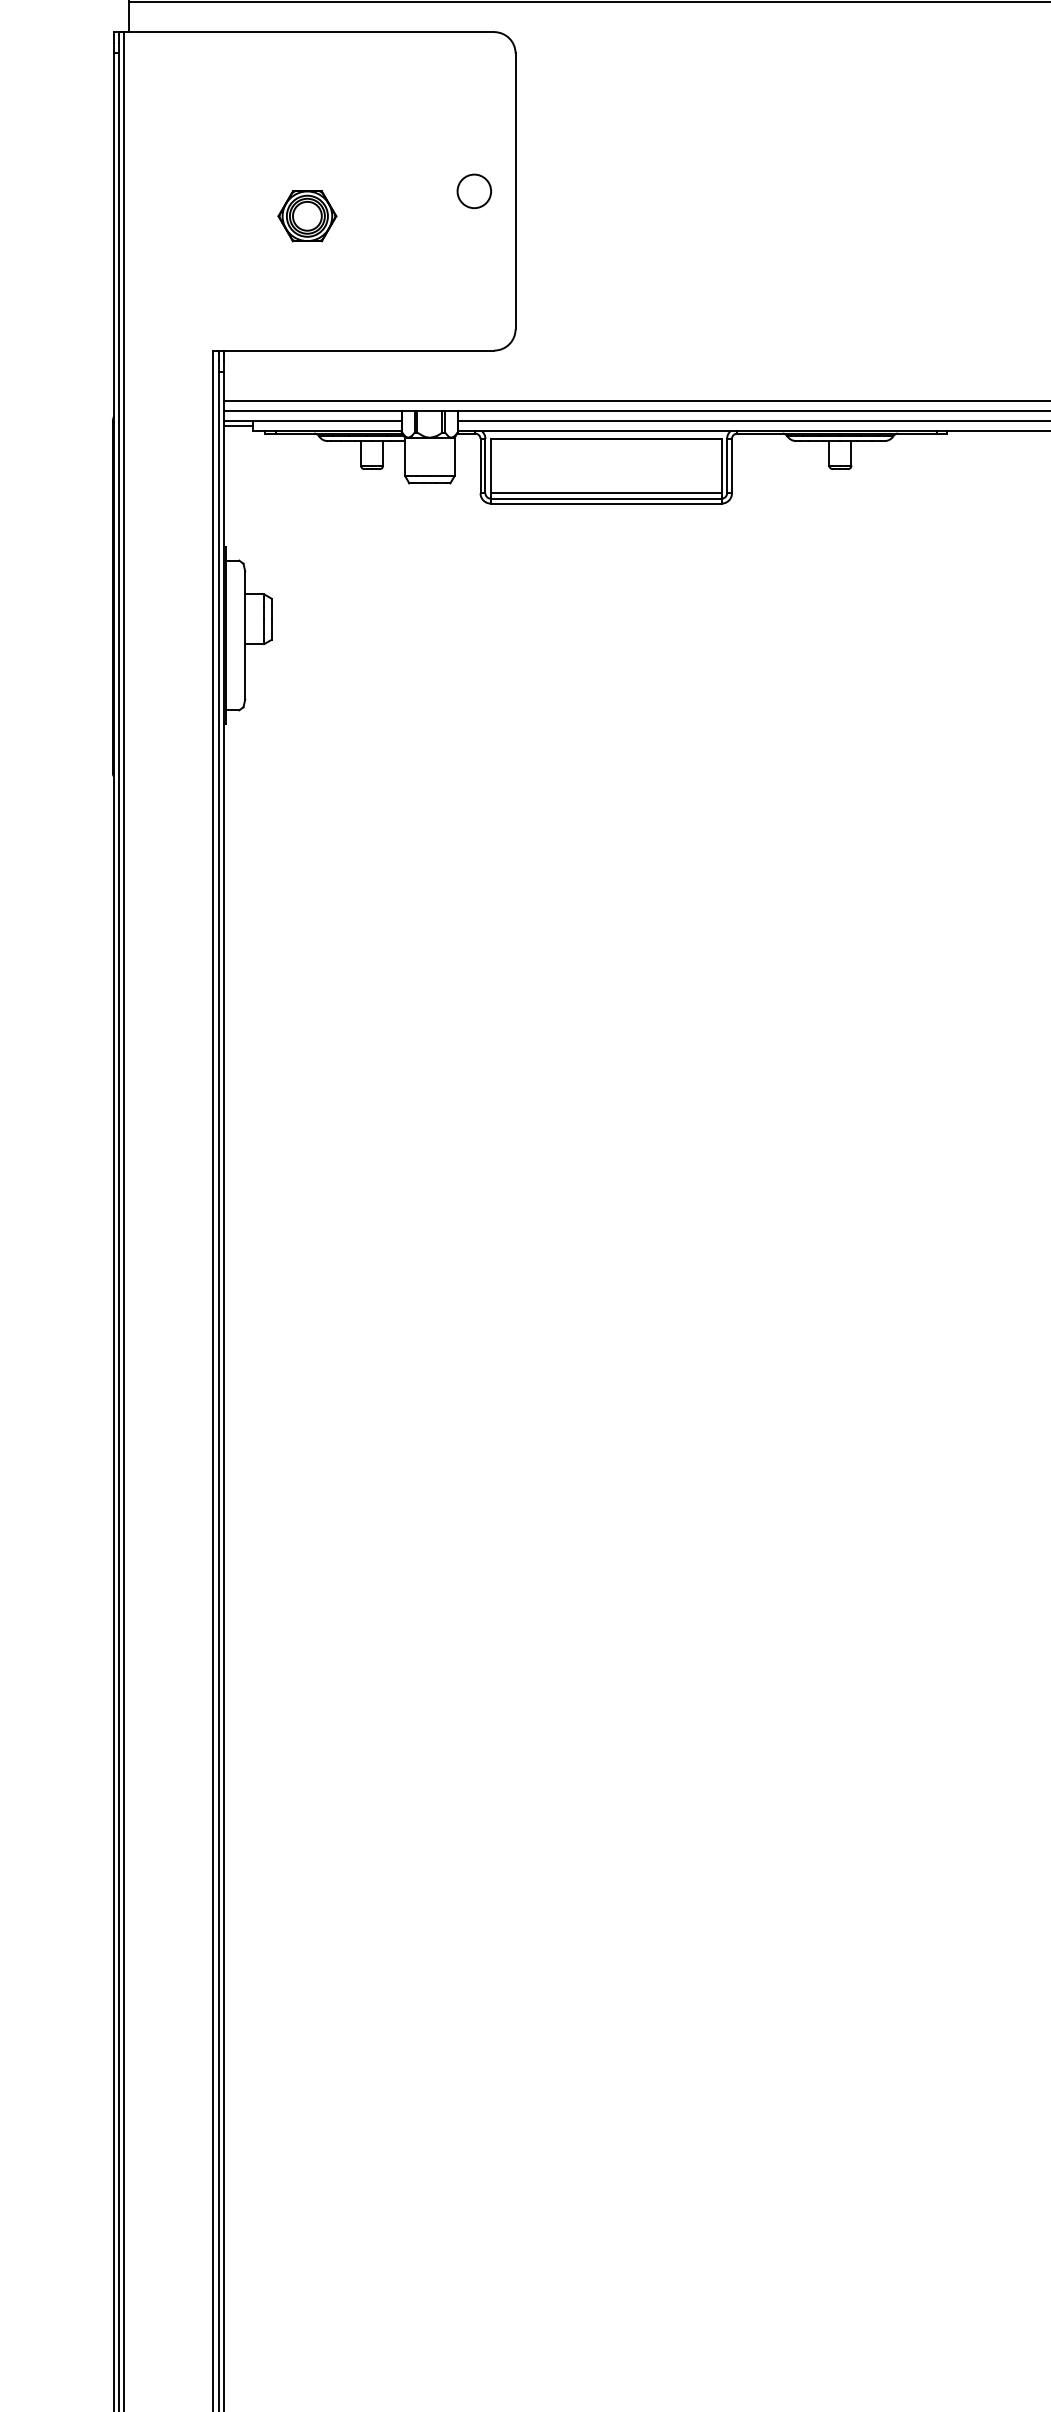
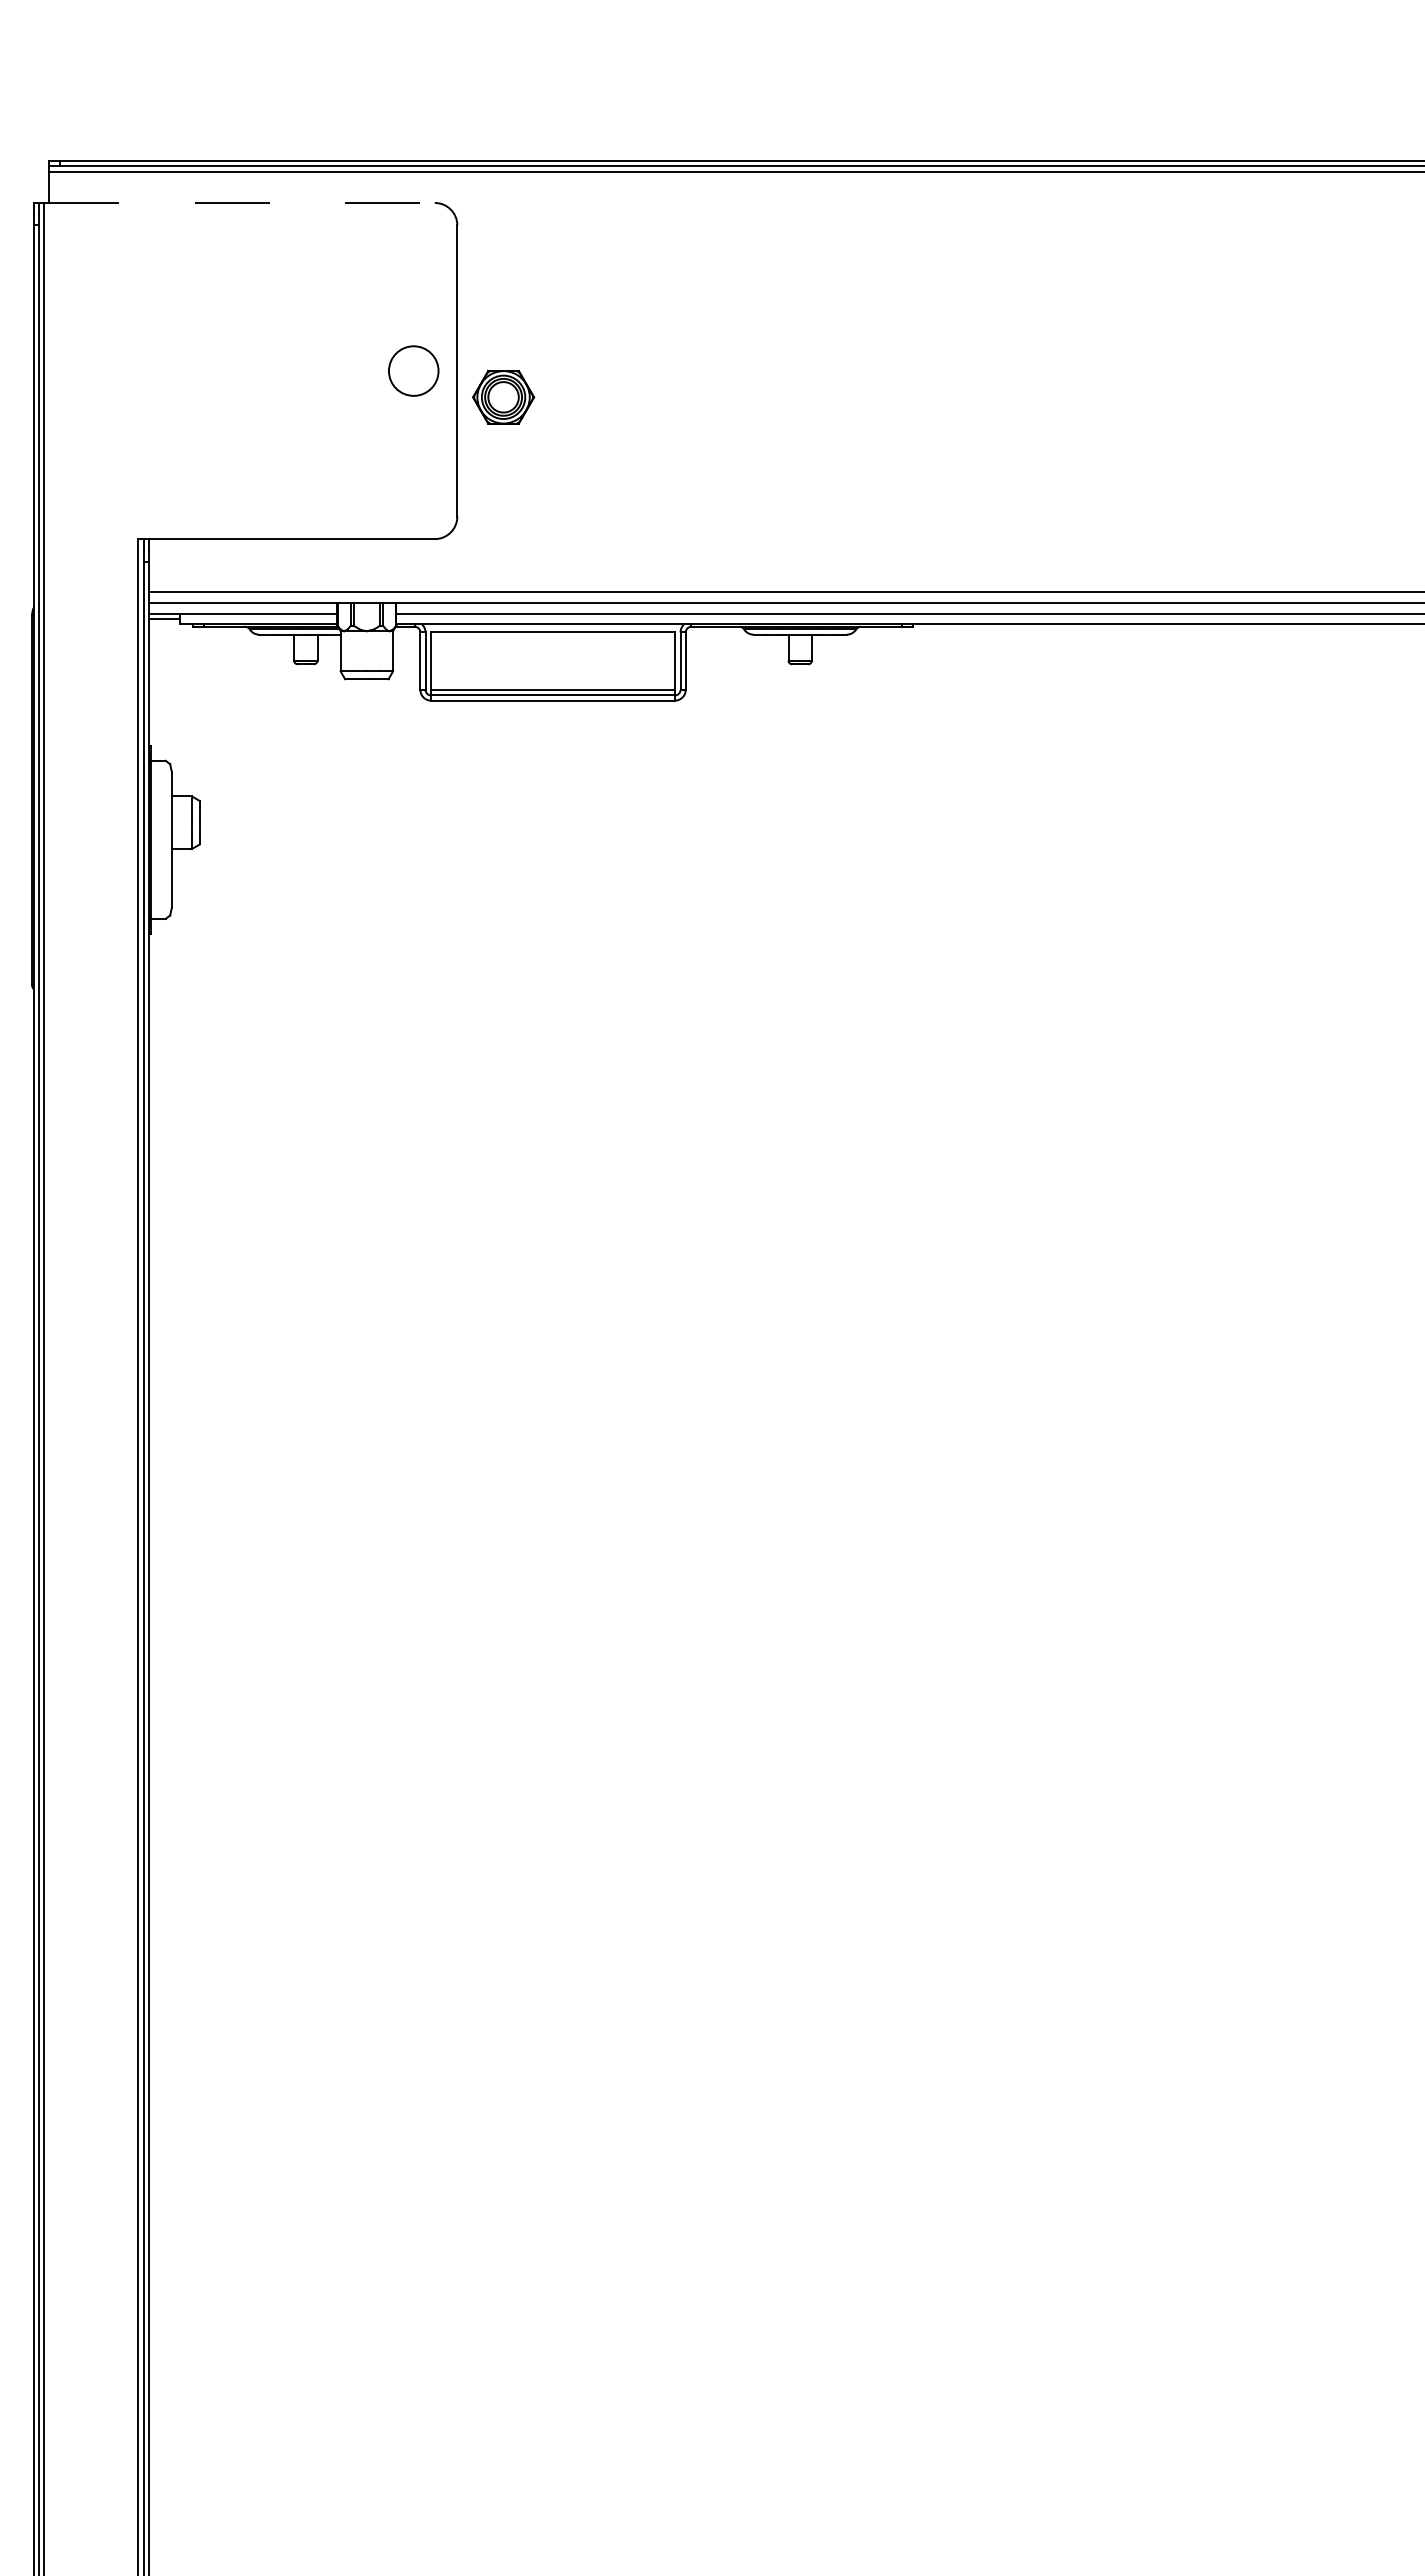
line: (310, 31) -> (240, 202), solid -> dashed
circle: (474, 190) -> (413, 370), size x1.4
part: (307, 216) -> (503, 397), moved

